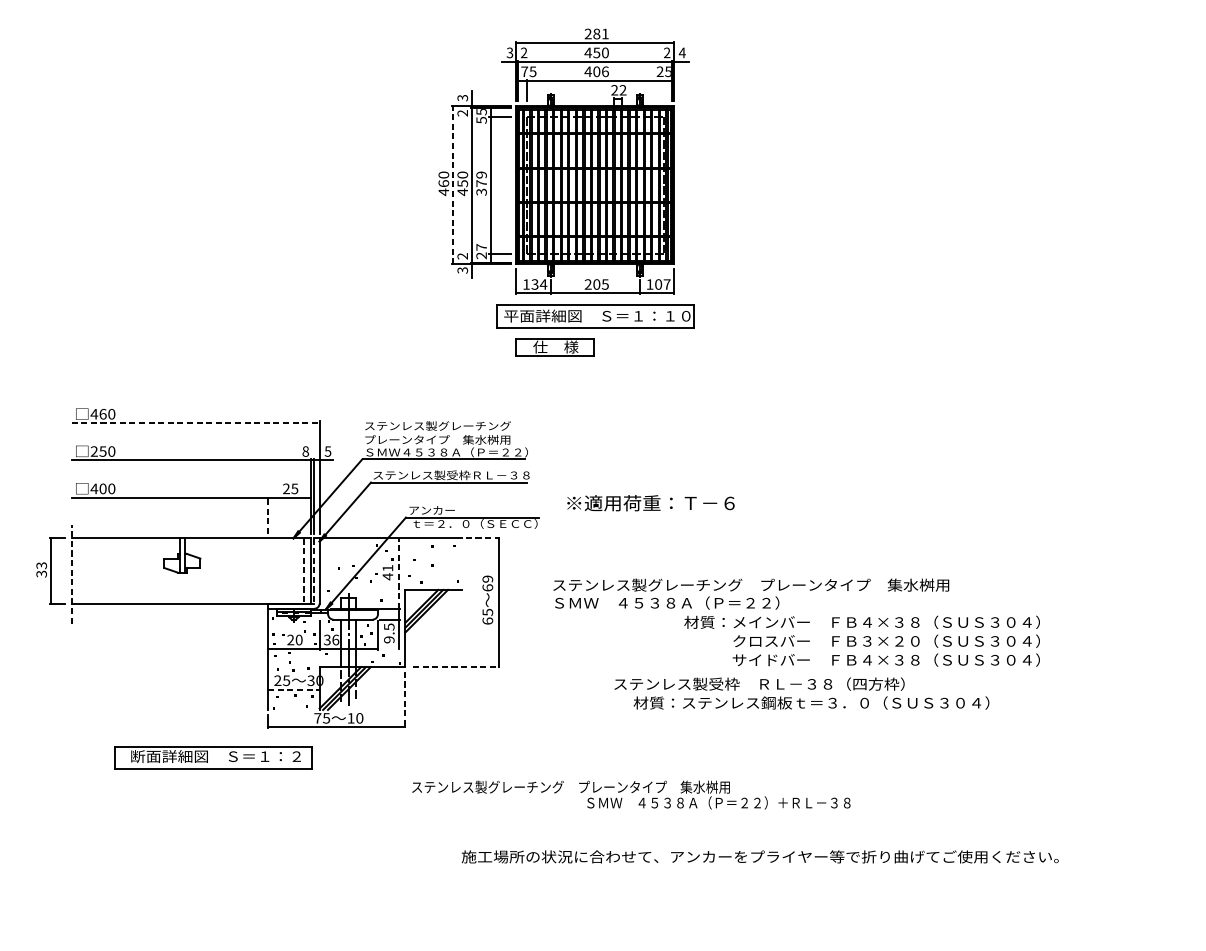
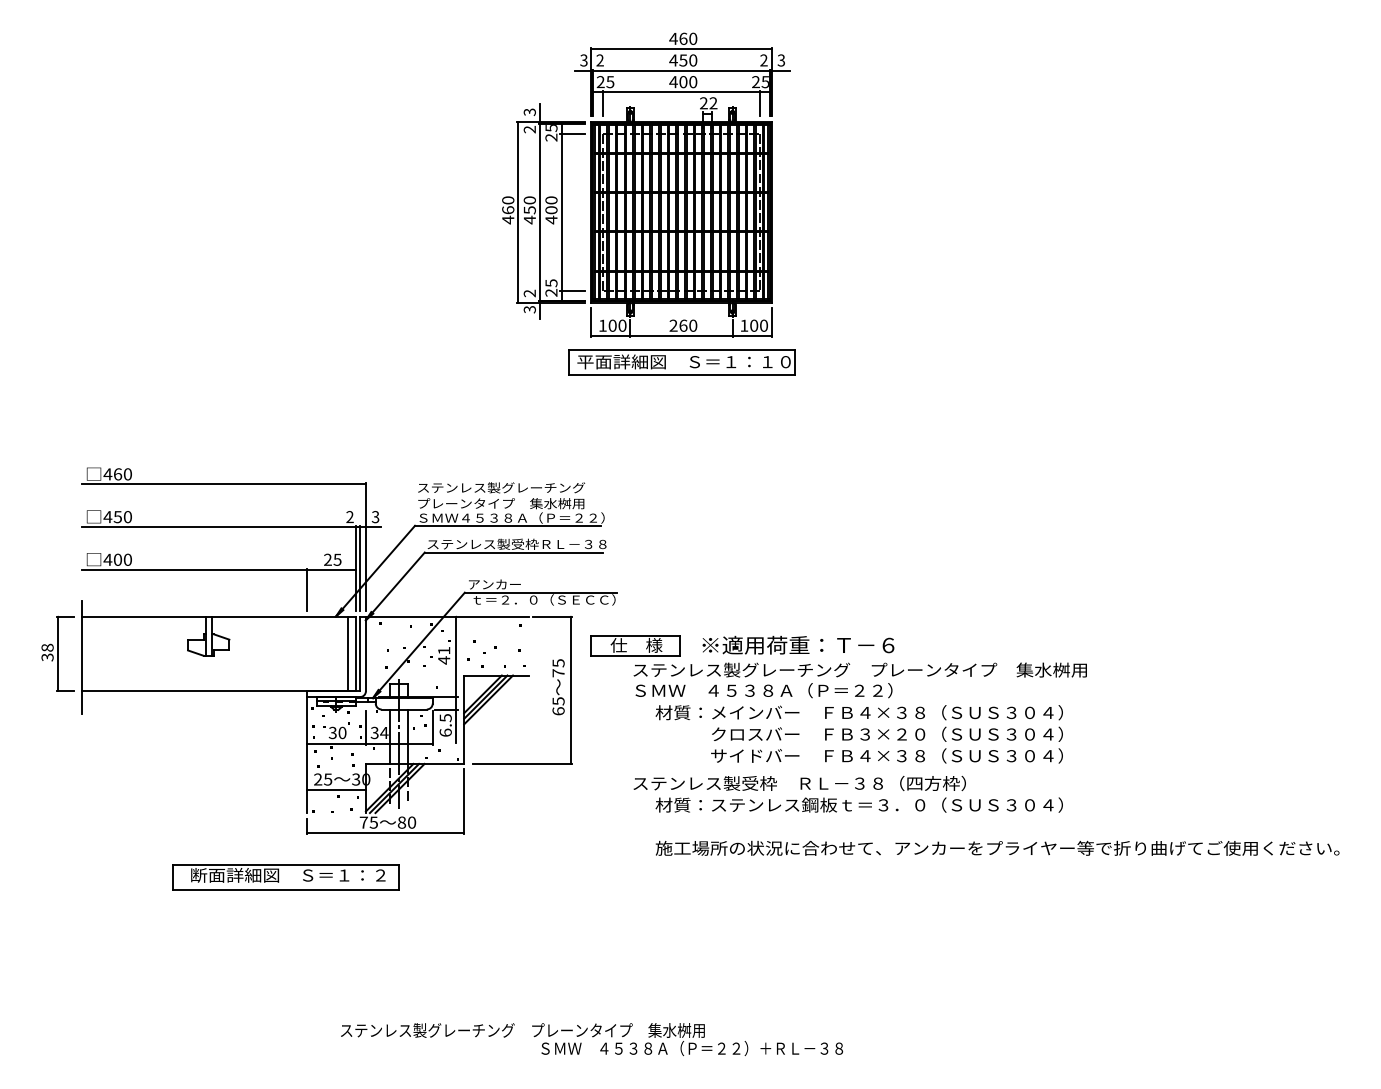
text: (596, 33) -> (683, 38), 281 -> 460
text: (682, 52) -> (781, 60), 4 -> 3
text: (524, 72) -> (600, 82), 75 -> 25
text: (605, 72) -> (693, 82), 406 -> 400
line: (664, 90) -> (760, 103), added
text: (481, 120) -> (551, 137), 55 -> 25
text: (481, 183) -> (551, 210), 379 -> 400
line: (452, 184) -> (518, 211), dashed -> solid
text: (481, 247) -> (551, 283), 27 -> 25
text: (539, 284) -> (617, 325), 134 -> 100
text: (601, 284) -> (688, 325), 205 -> 260
text: (667, 284) -> (764, 325), 107 -> 100
part: (554, 347) -> (635, 645), moved
line: (195, 422) -> (223, 483), dashed -> solid
text: (93, 451) -> (107, 517), 250 -> 450
text: (305, 451) -> (349, 517), 8 -> 2
text: (327, 451) -> (375, 516), 5 -> 3
text: (651, 502) -> (798, 644), moved
line: (267, 514) -> (306, 589), dashed -> solid
line: (483, 538) -> (553, 616), dashed -> solid
text: (41, 565) -> (47, 647), 33 -> 38
line: (304, 571) -> (348, 654), dashed -> solid
line: (314, 571) -> (360, 654), dashed -> solid
line: (398, 573) -> (456, 656), dashed -> solid
line: (71, 574) -> (81, 657), dashed -> solid
text: (487, 583) -> (558, 668), 69 -> 75
text: (335, 639) -> (384, 732), 36 -> 34
text: (389, 639) -> (445, 732), 9.5 -> 6.5
text: (290, 640) -> (332, 733), 20 -> 30
text: (861, 641) -> (858, 734), moved
line: (456, 666) -> (522, 763), dashed -> solid
line: (293, 689) -> (336, 789), dashed -> solid
text: (801, 693) -> (847, 794), moved
line: (405, 700) -> (464, 802), dashed -> solid
text: (350, 718) -> (401, 822), 10 -> 80
part: (213, 758) -> (285, 877), moved
text: (631, 795) -> (592, 1039), moved
text: (760, 856) -> (997, 847), moved

